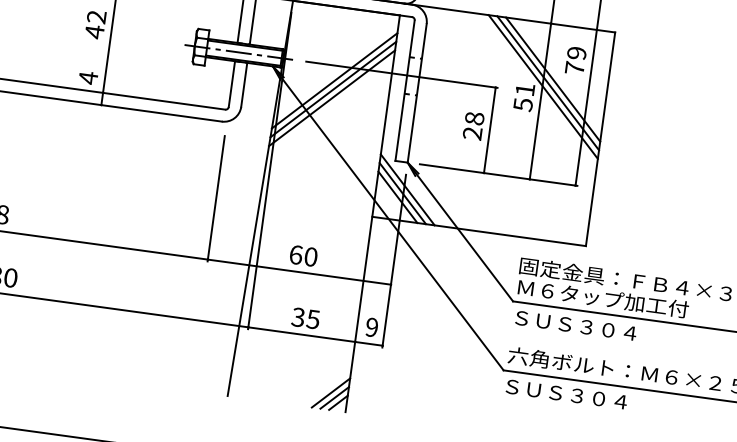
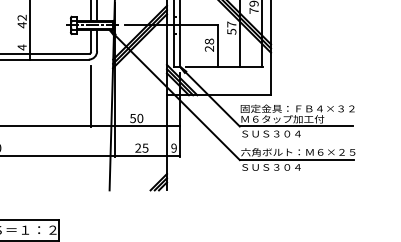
text: (524, 89) -> (231, 24), 51 -> 57
text: (296, 255) -> (133, 118), 60 -> 50
text: (298, 318) -> (138, 148), 35 -> 25

